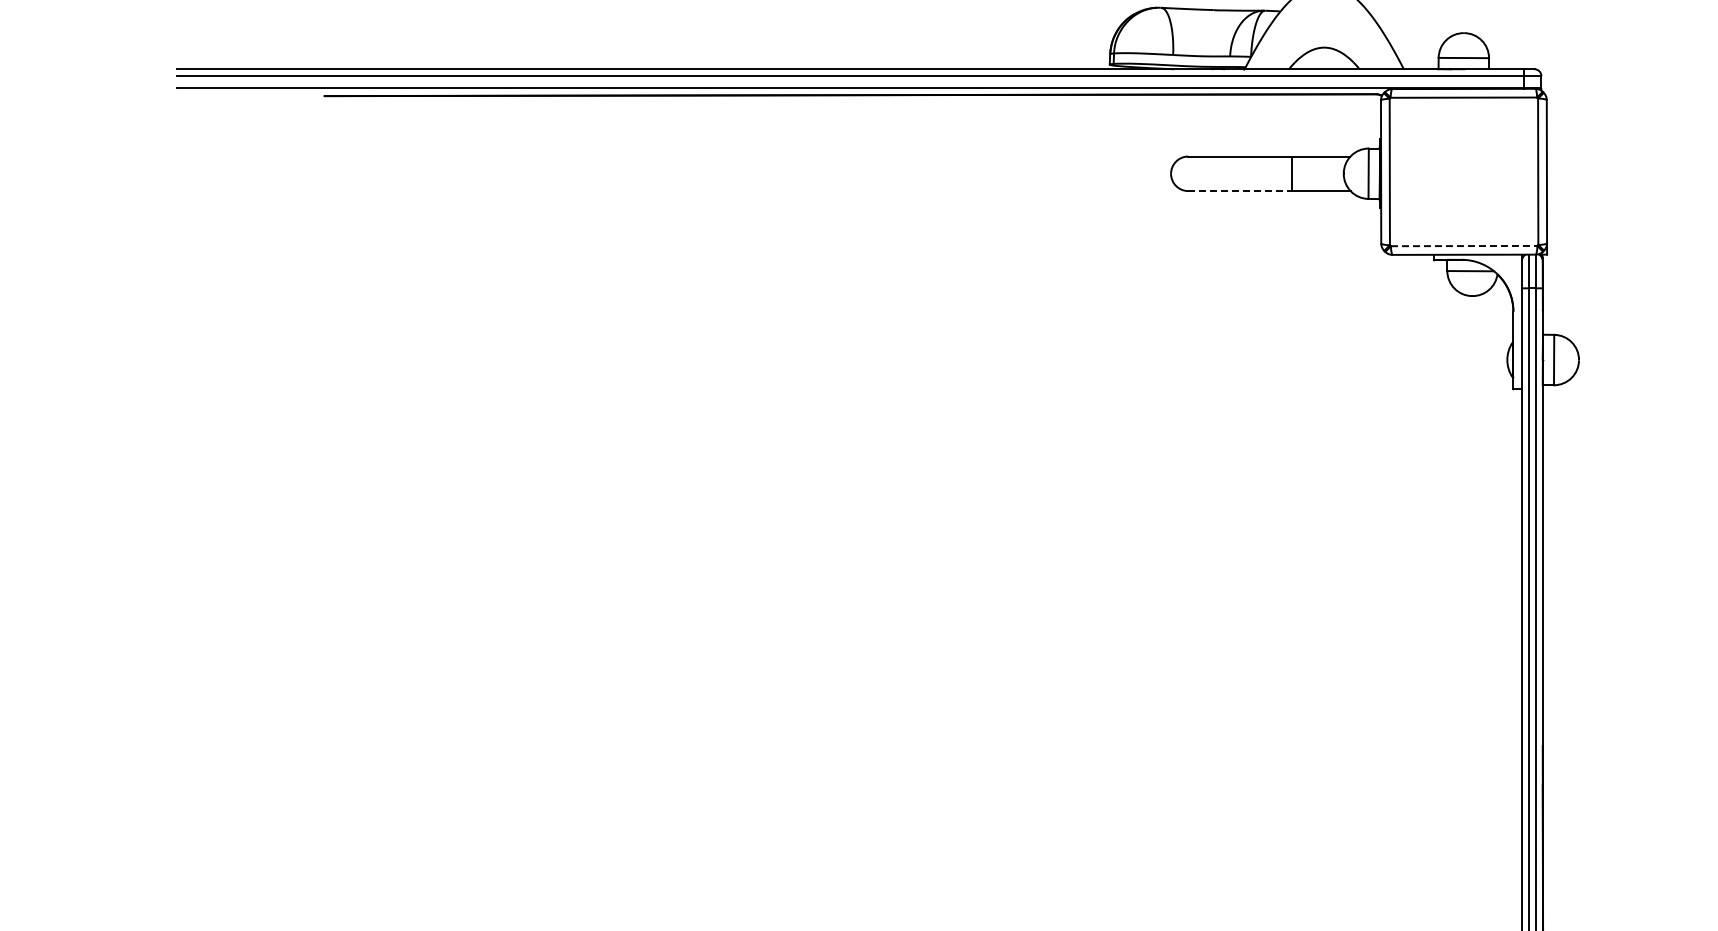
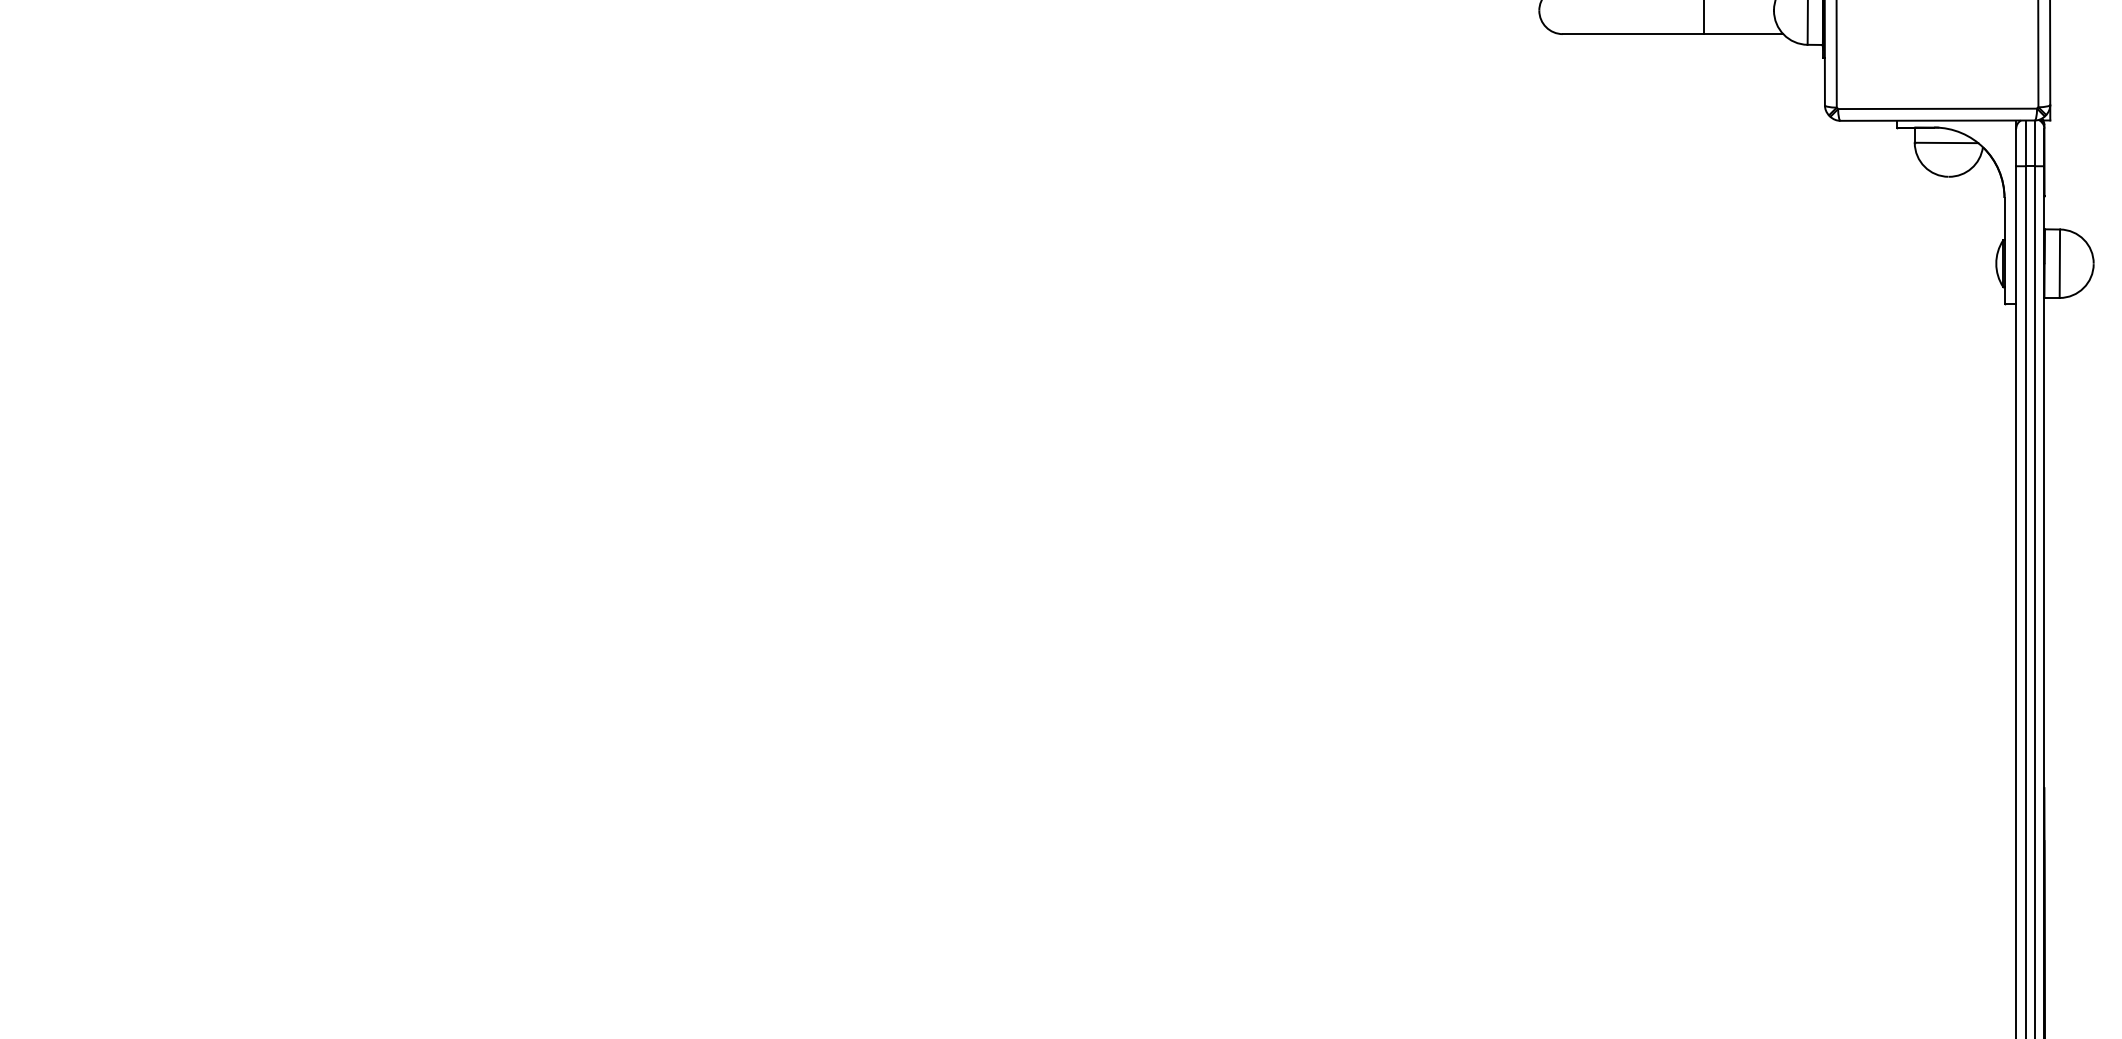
line: (1240, 191) -> (1633, 34), dashed -> solid
line: (1464, 246) -> (1938, 109), dashed -> solid

